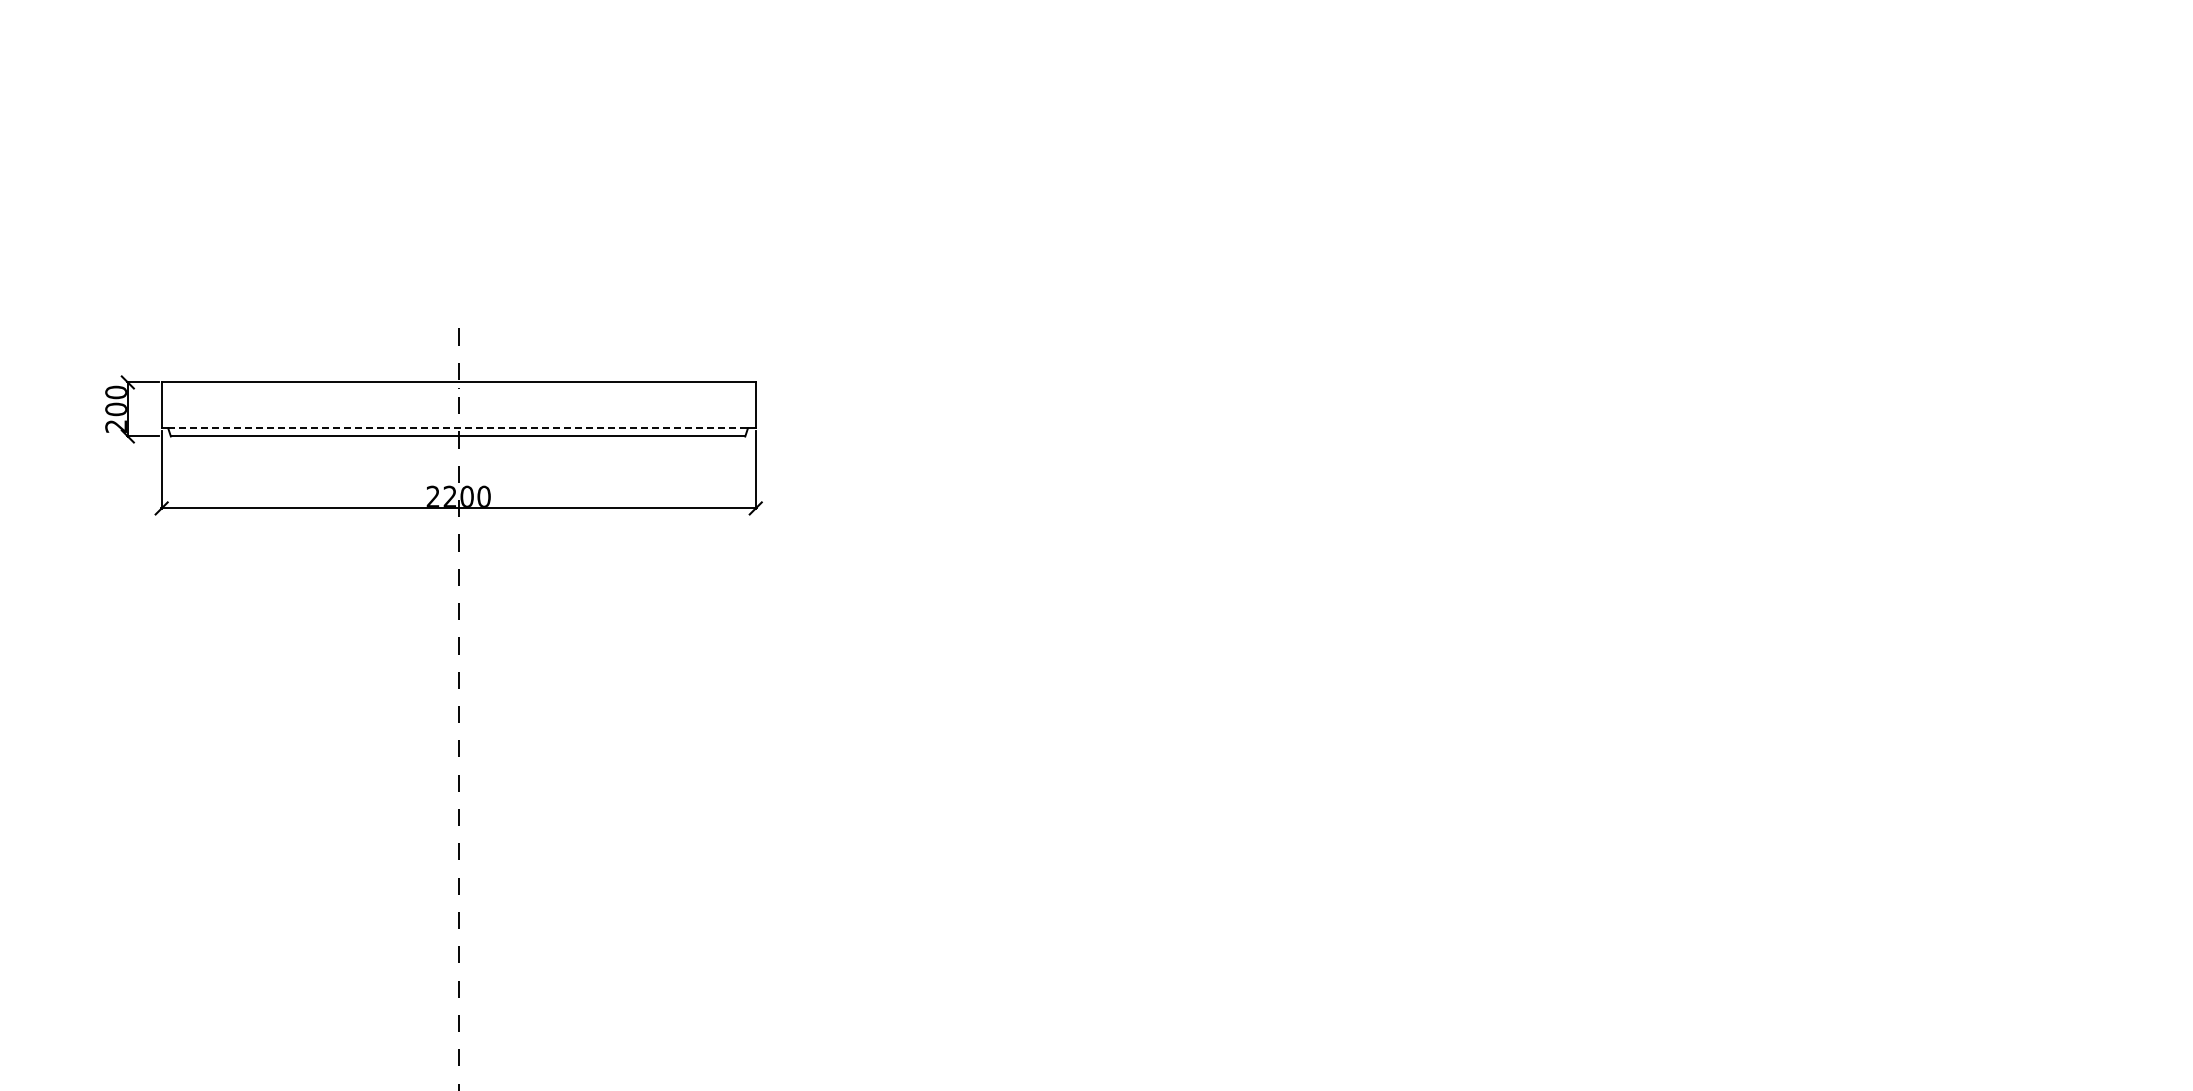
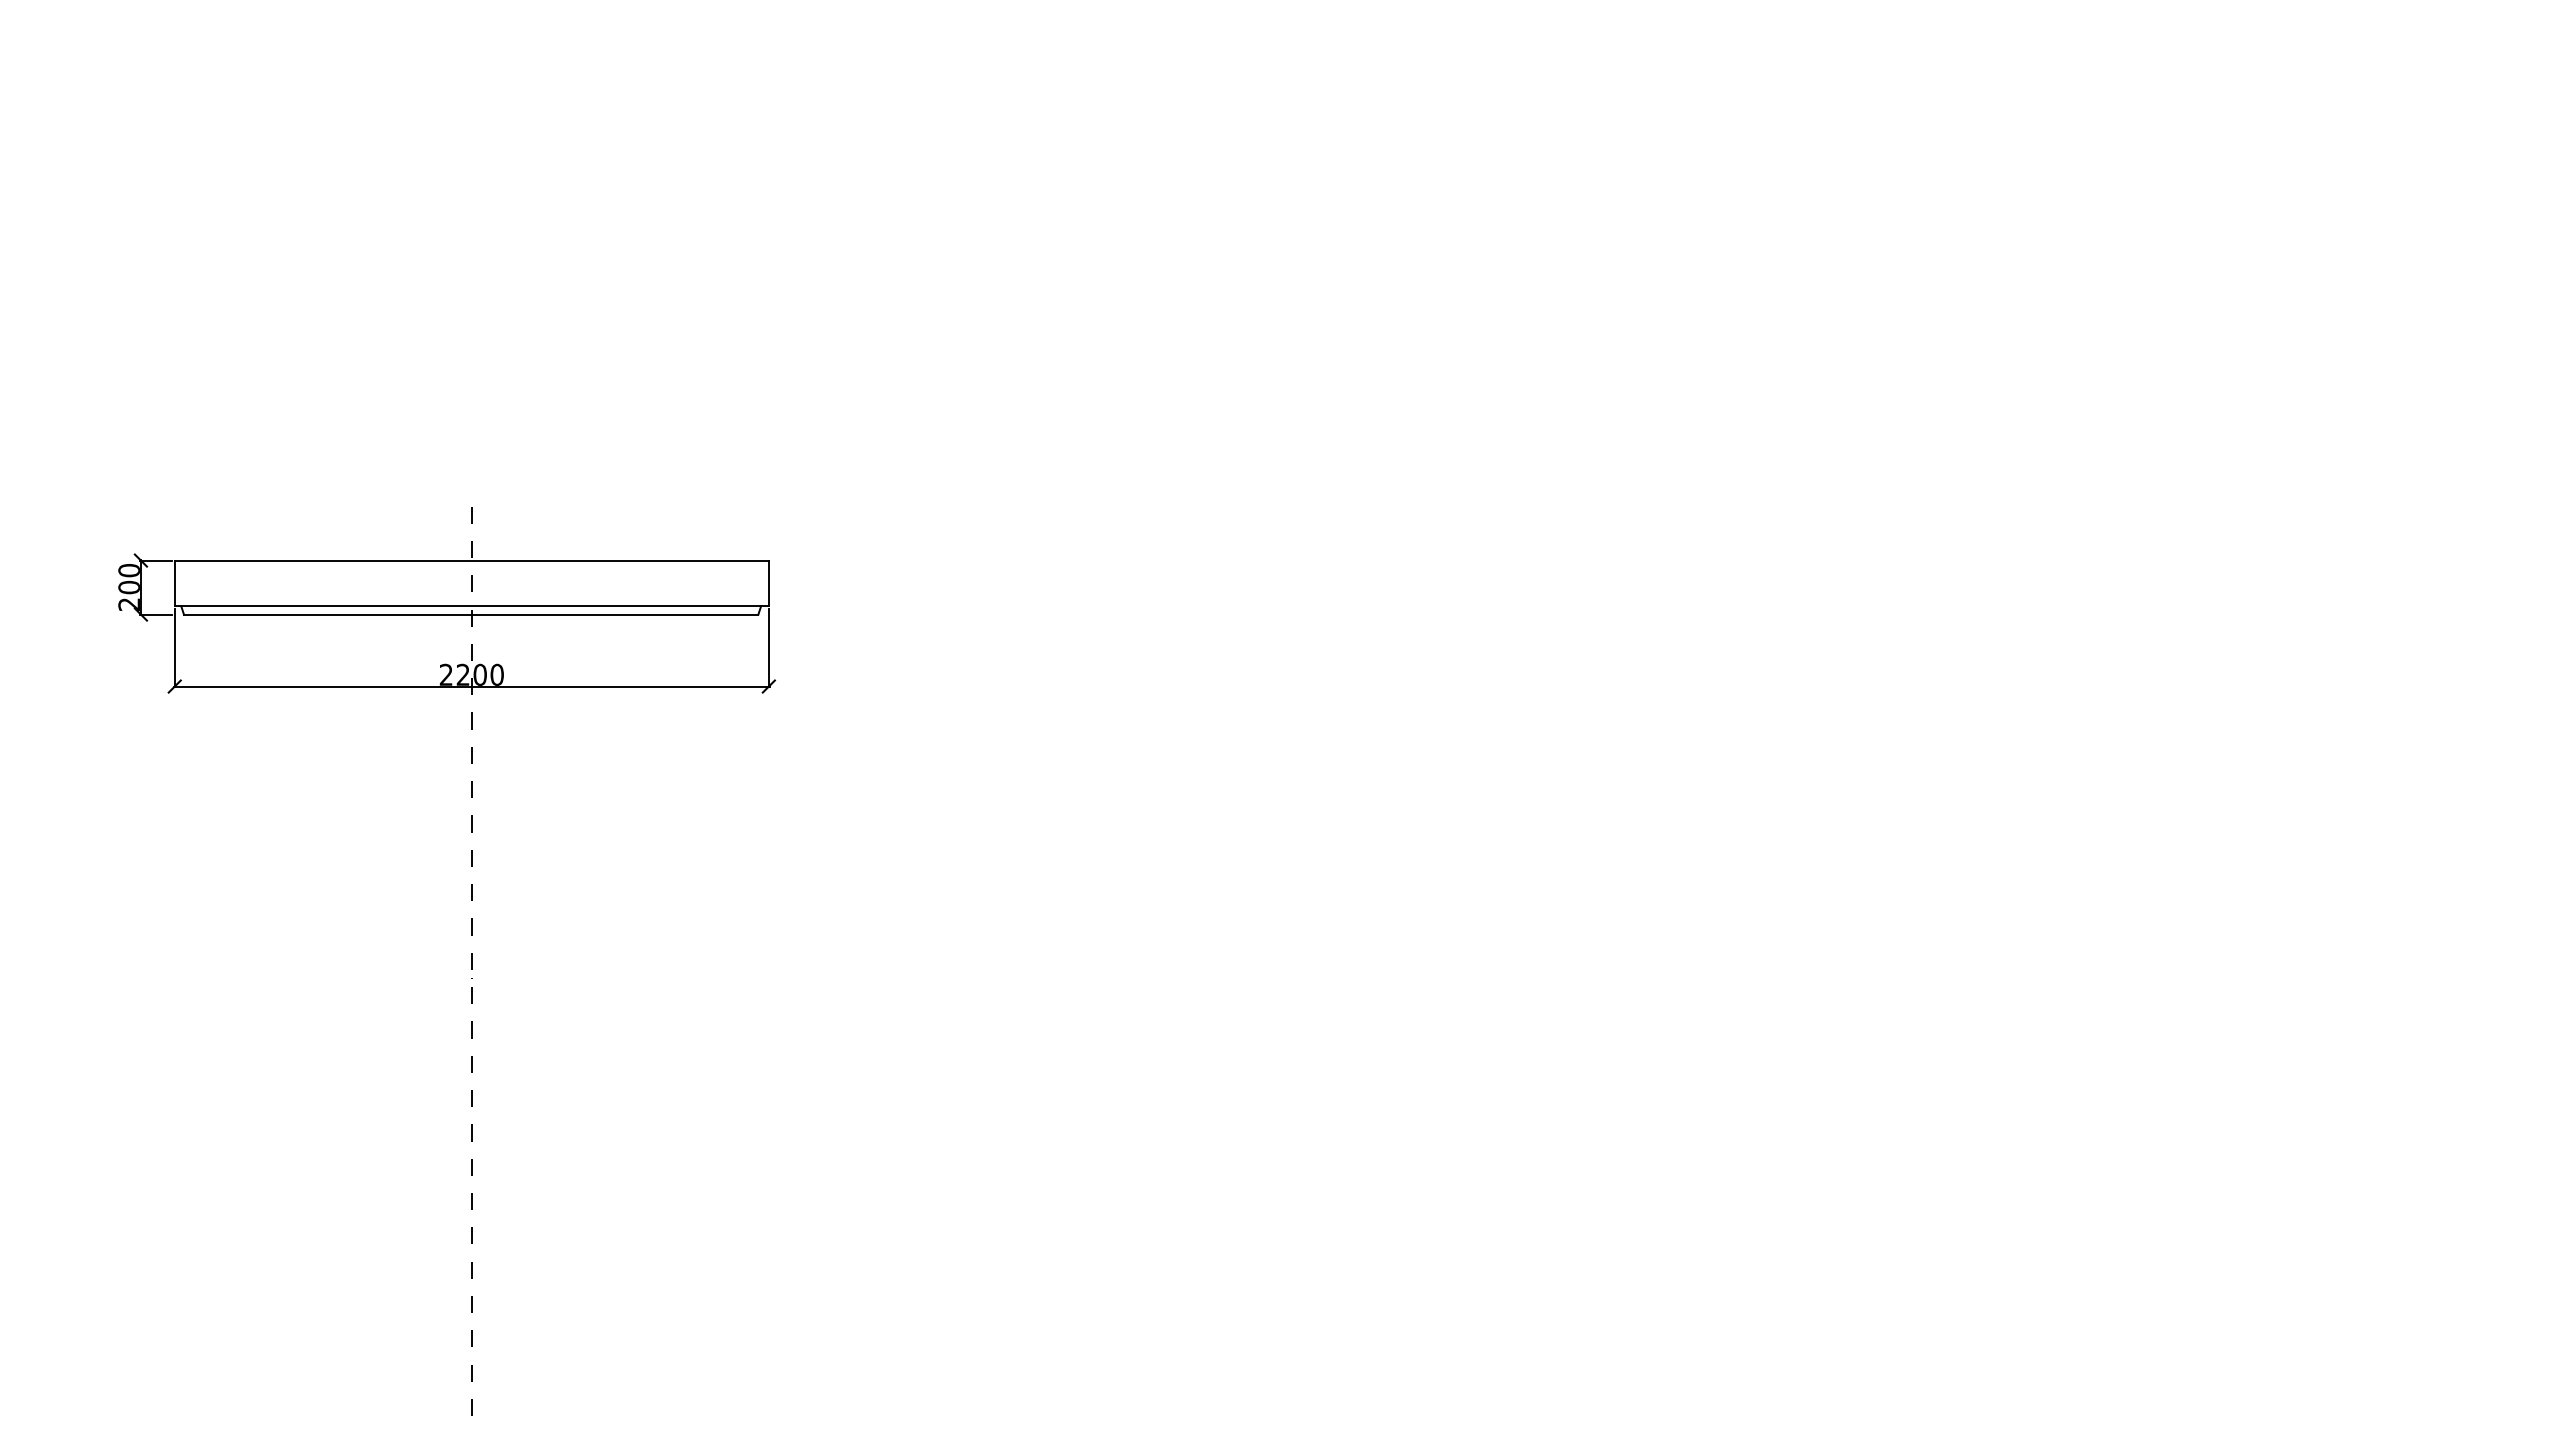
line: (458, 428) -> (471, 606), dashed -> solid

